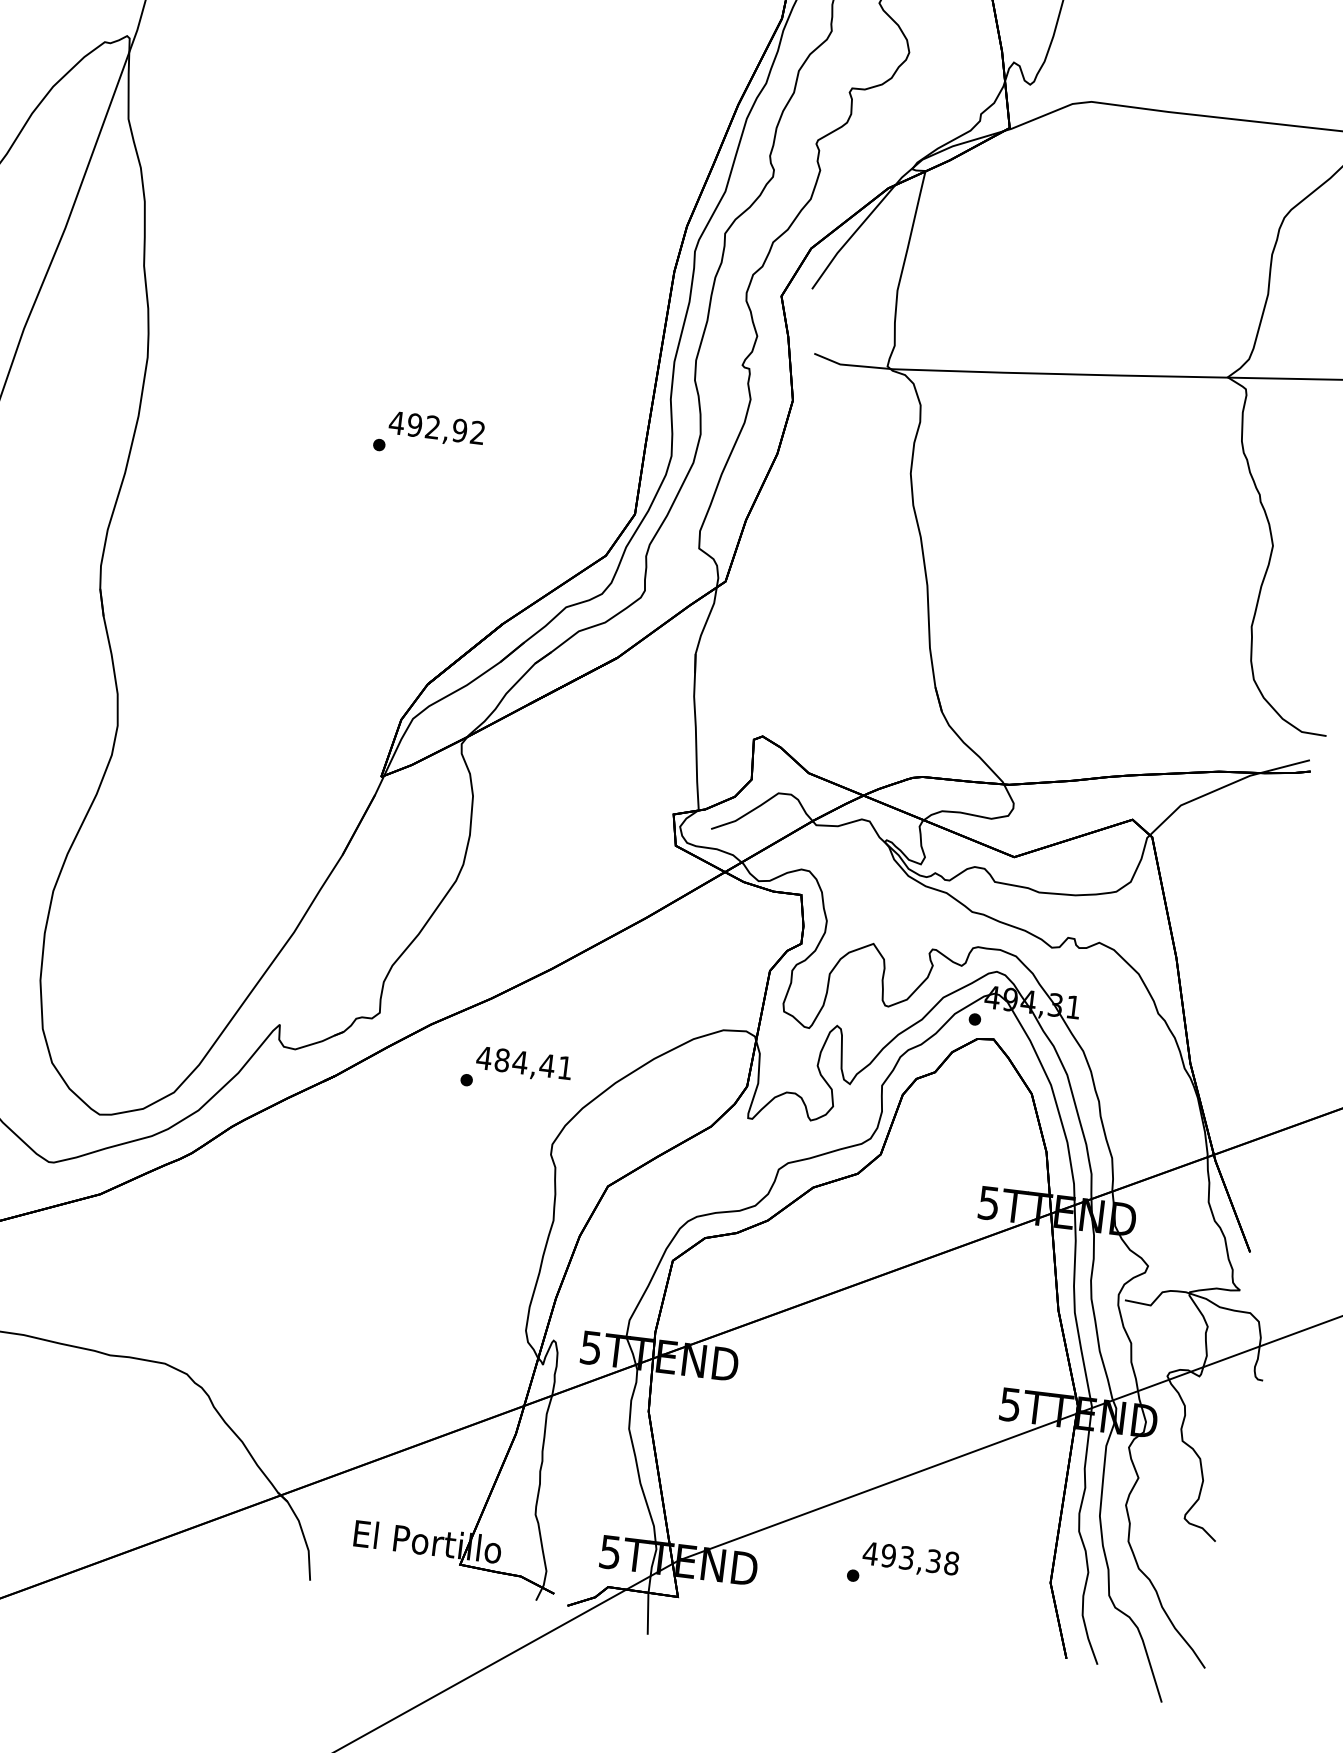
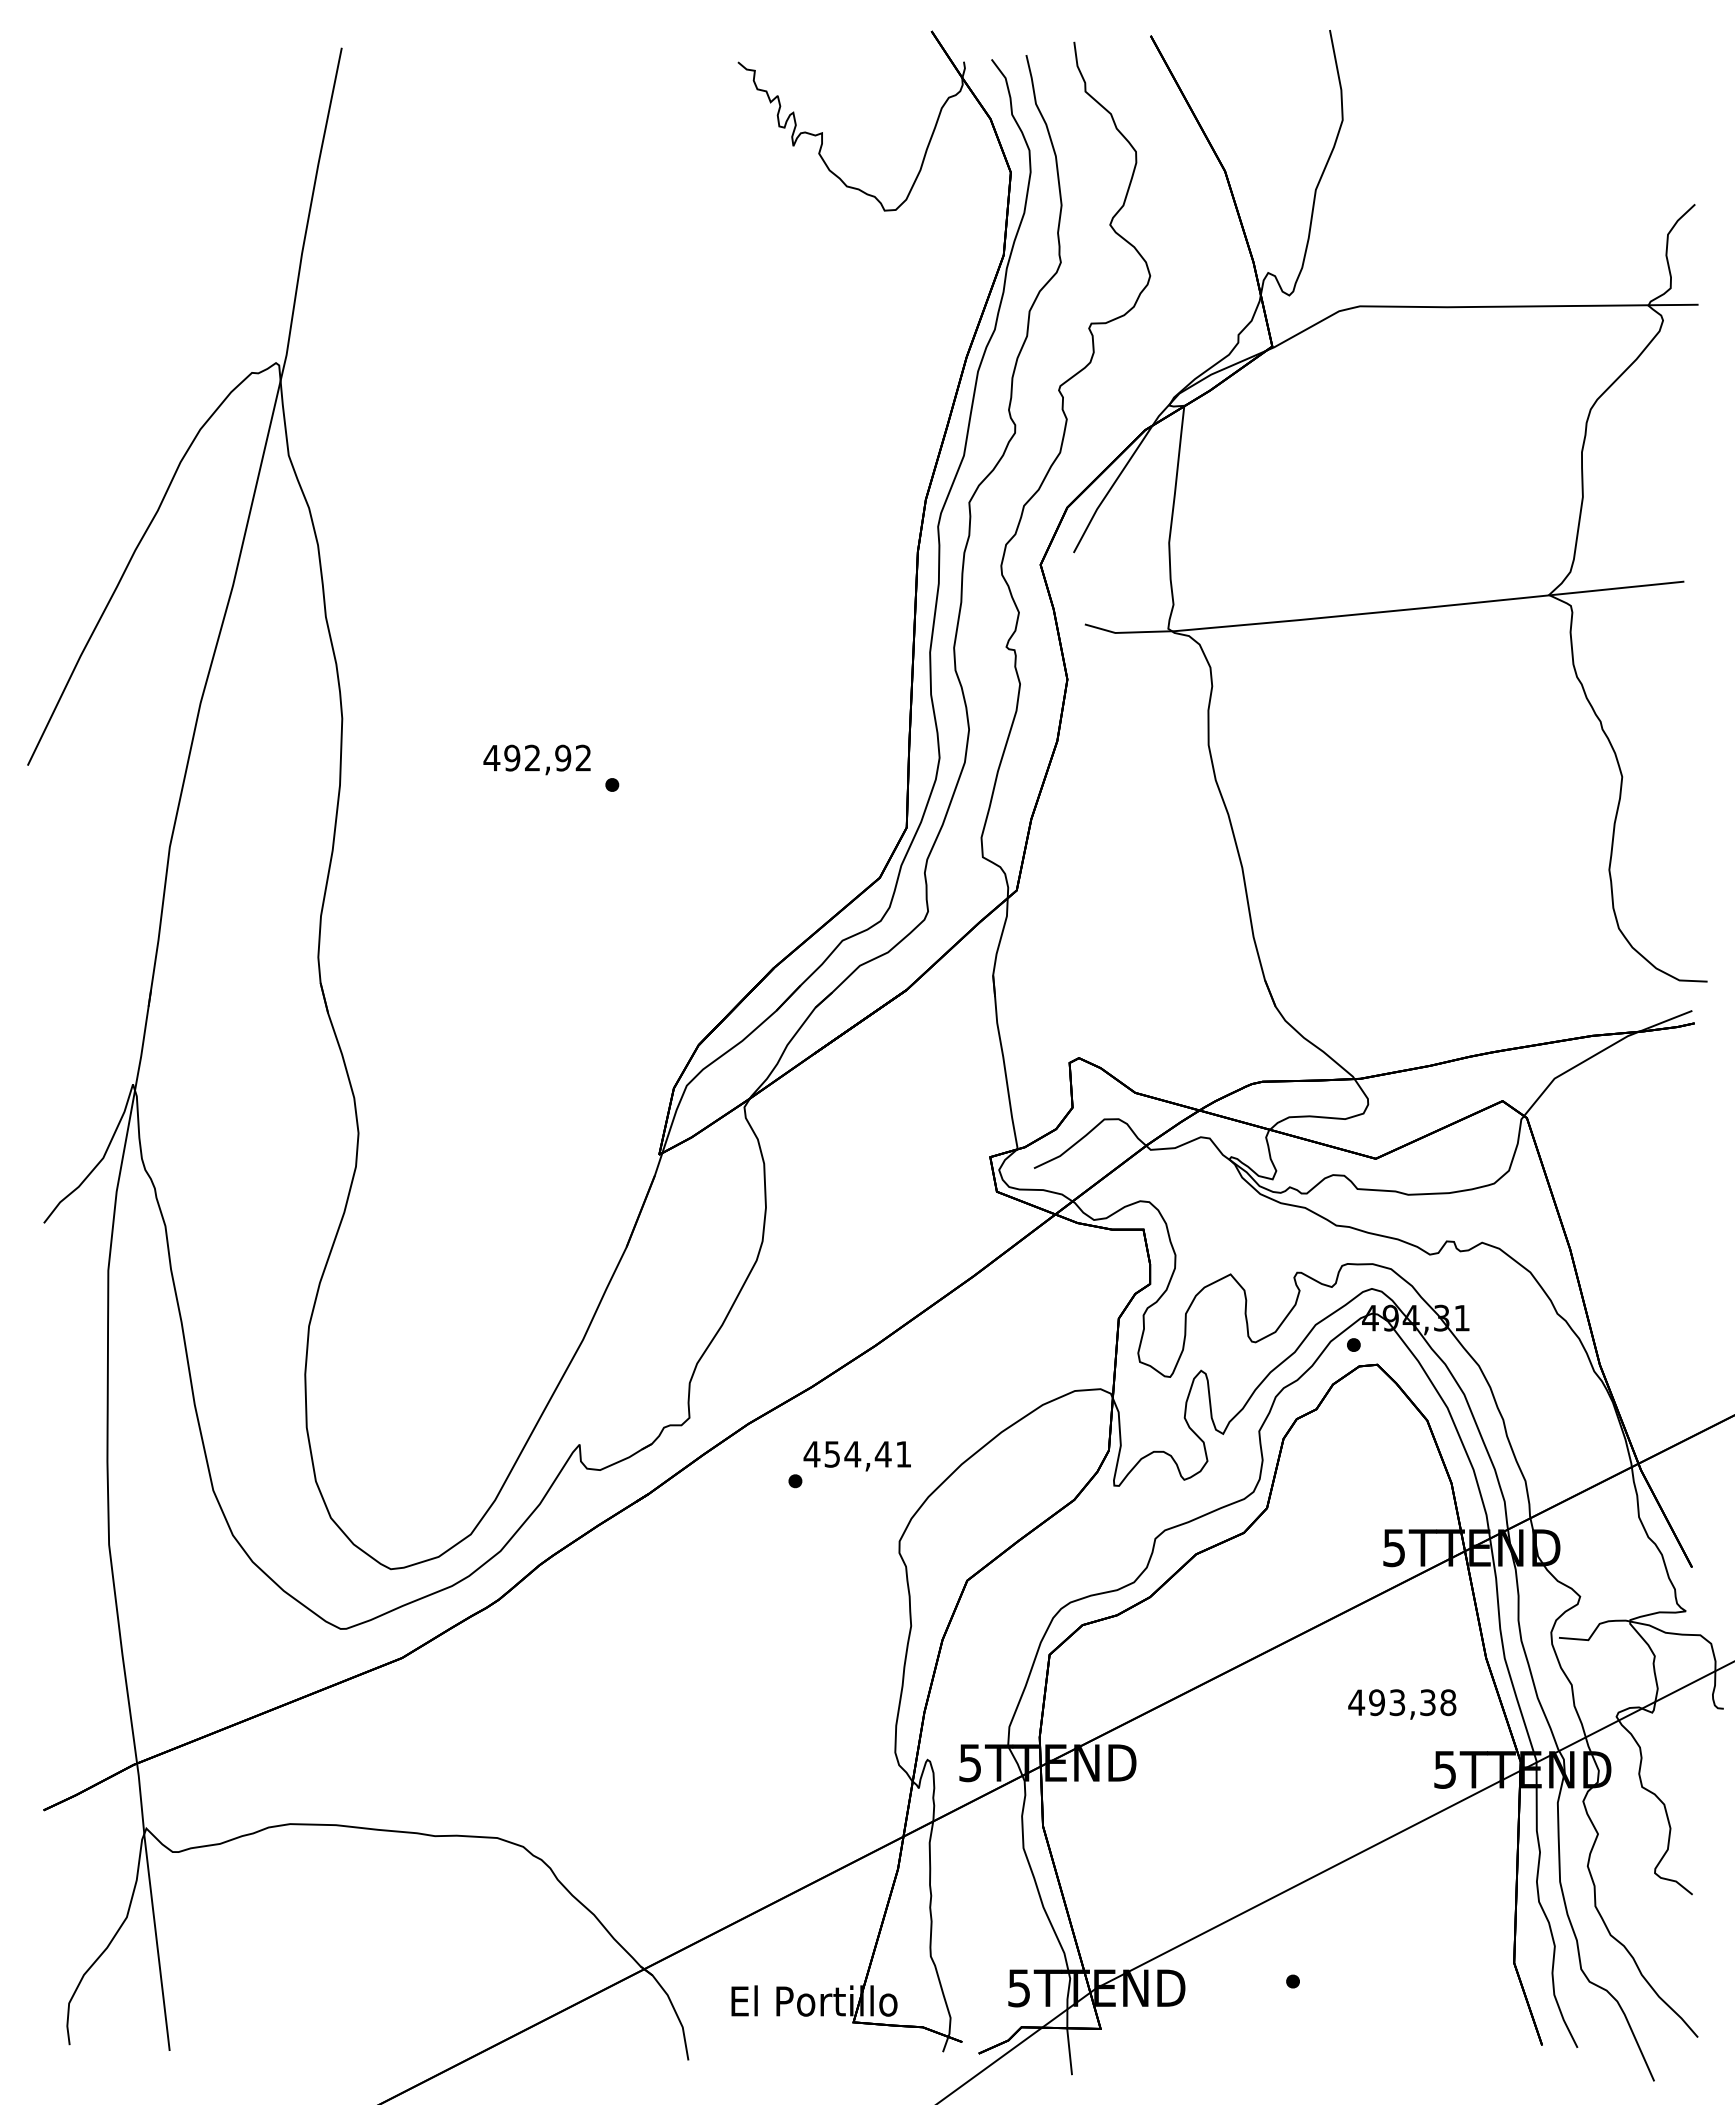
text: (436, 429) -> (536, 759), moved
text: (502, 1060) -> (832, 1454), 484,41 -> 454,41
text: (910, 1560) -> (1402, 1704), moved

